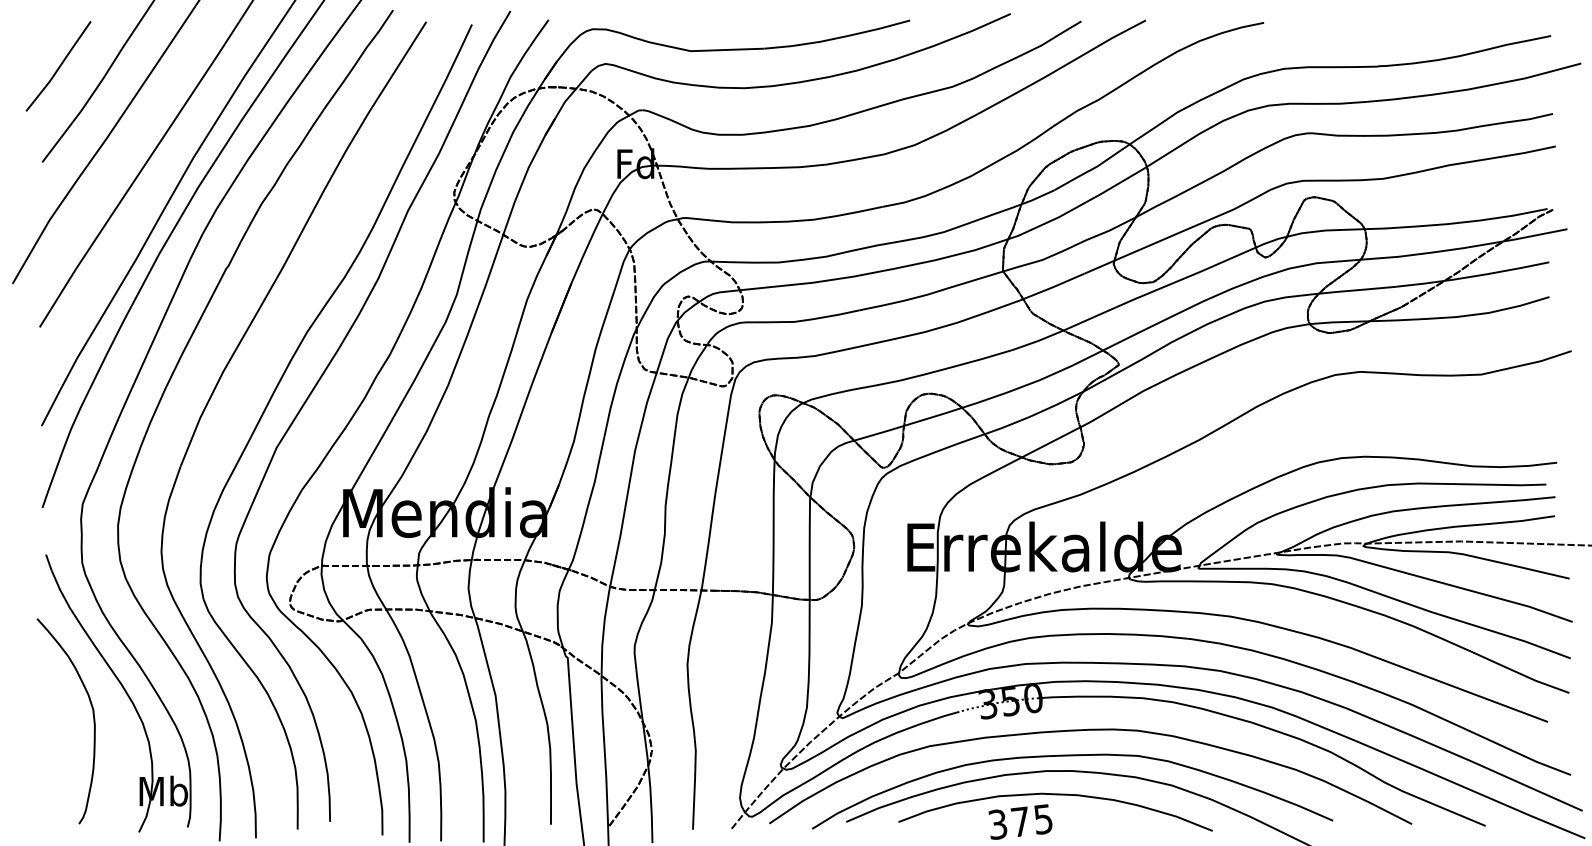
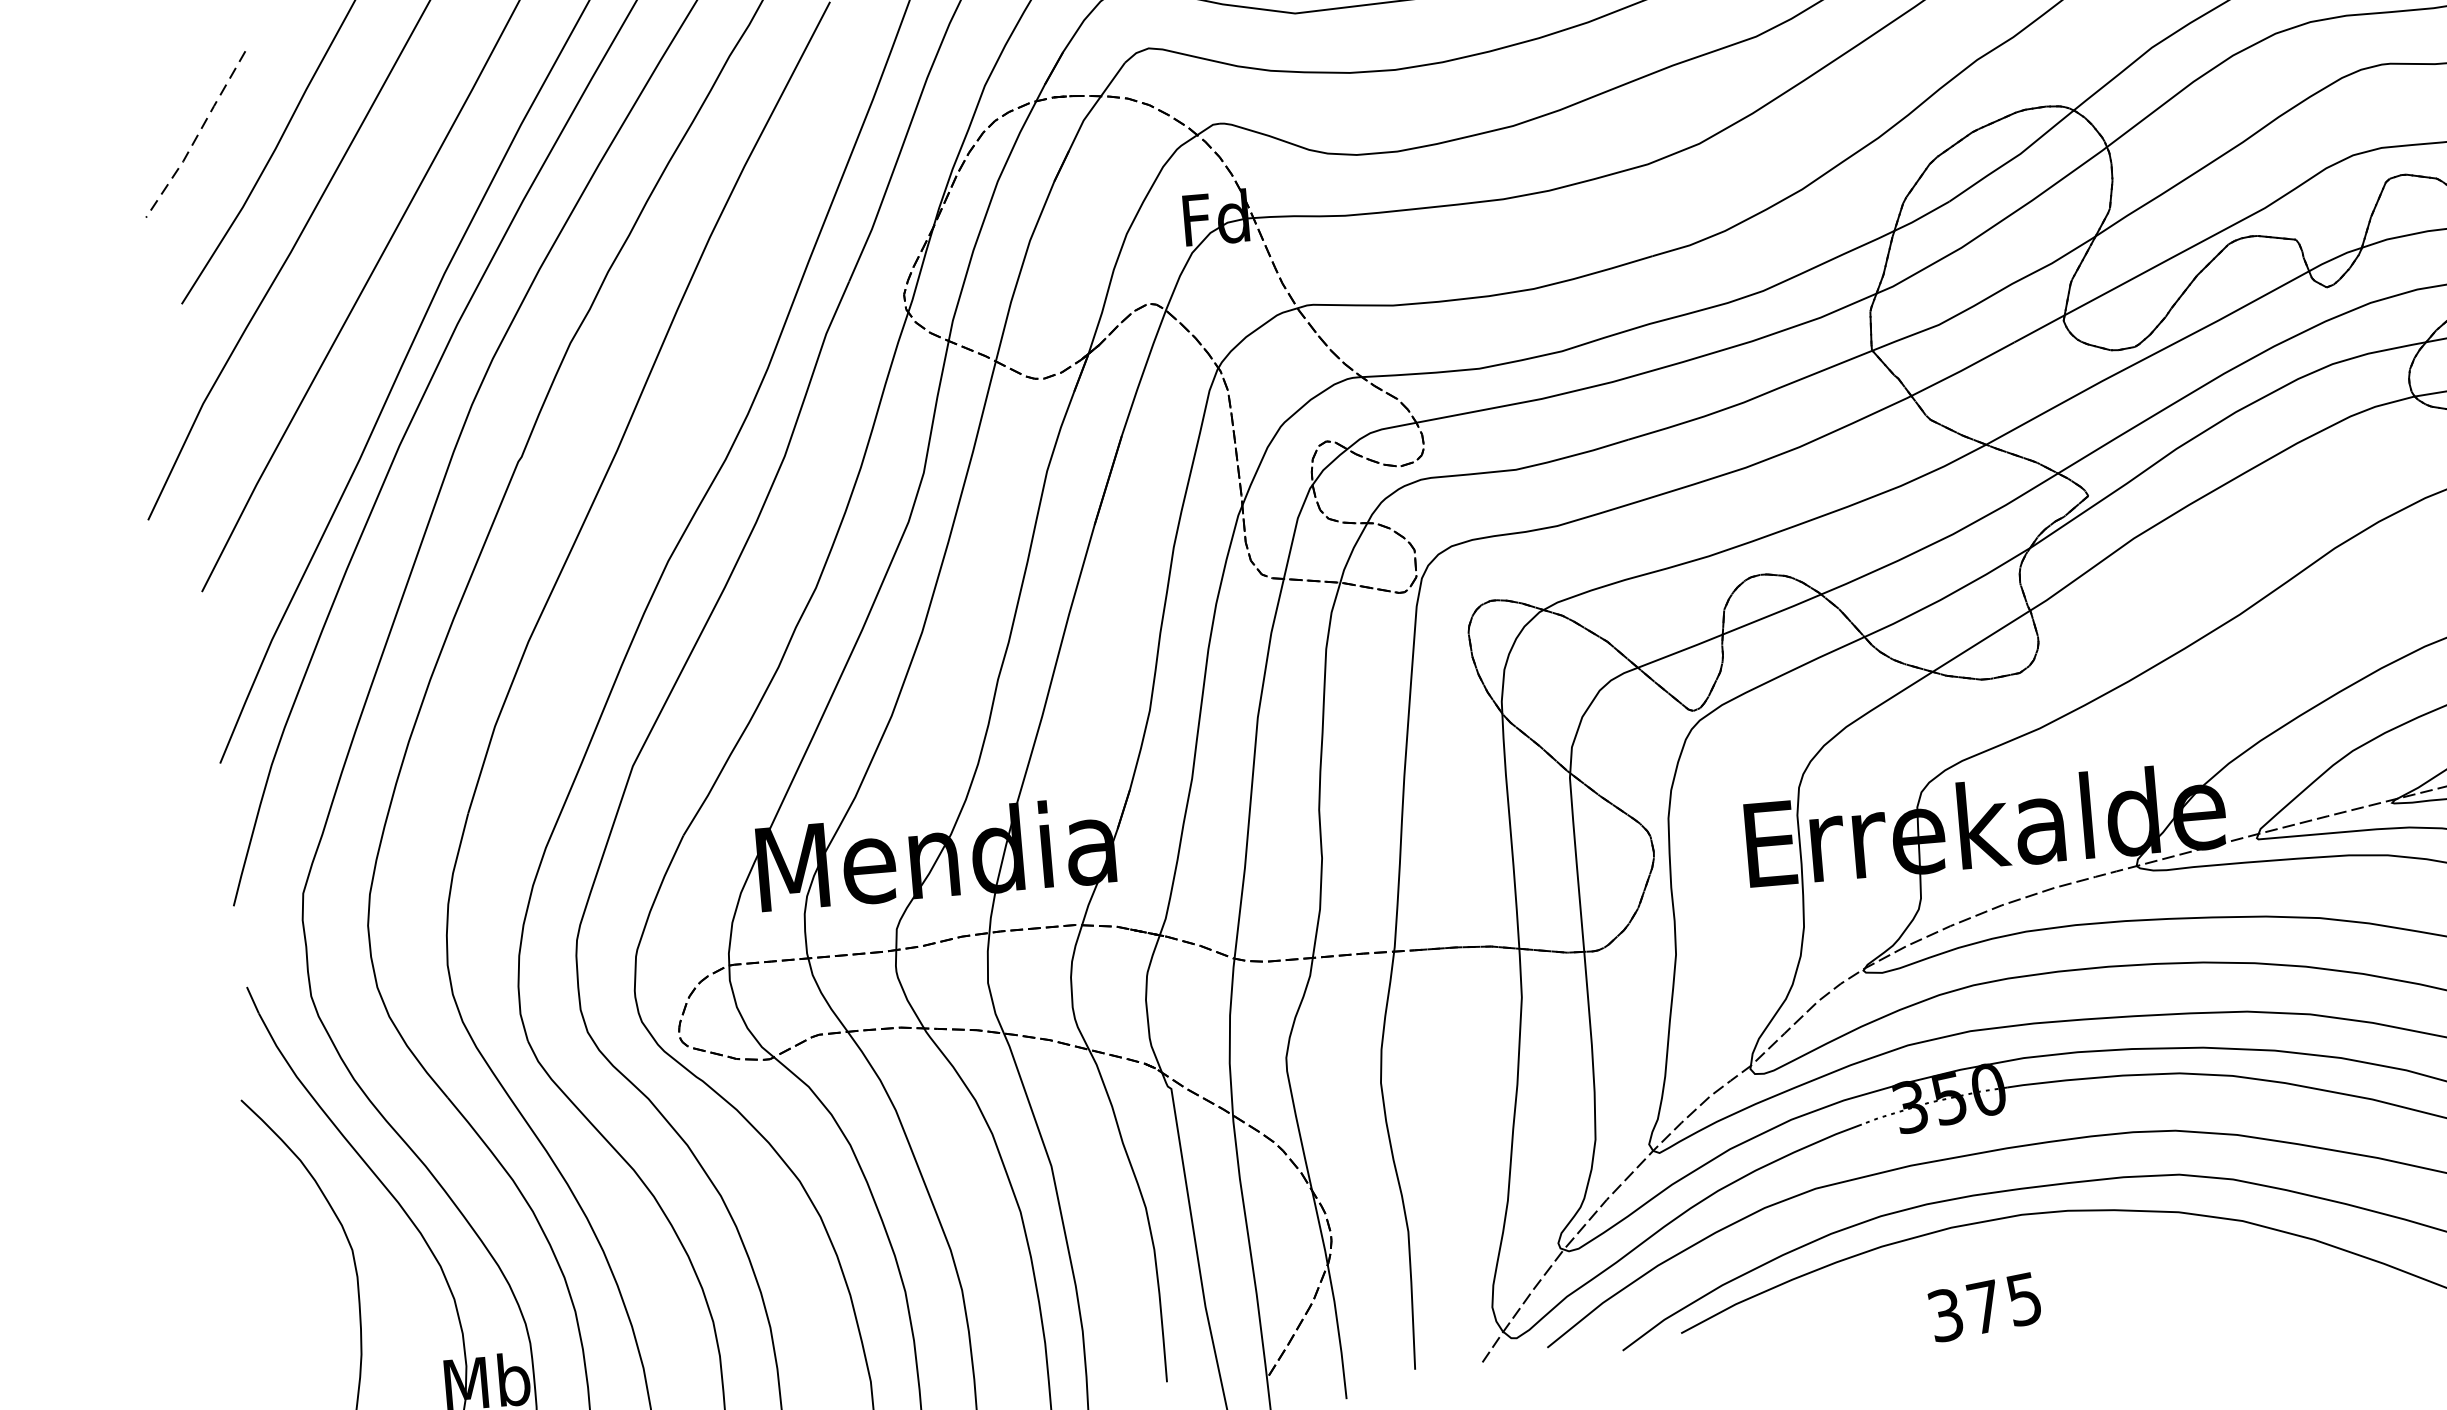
line: (59, 67) -> (197, 136), solid -> dashed
curve: (1055, 795) -> (2041, 1255), removed

